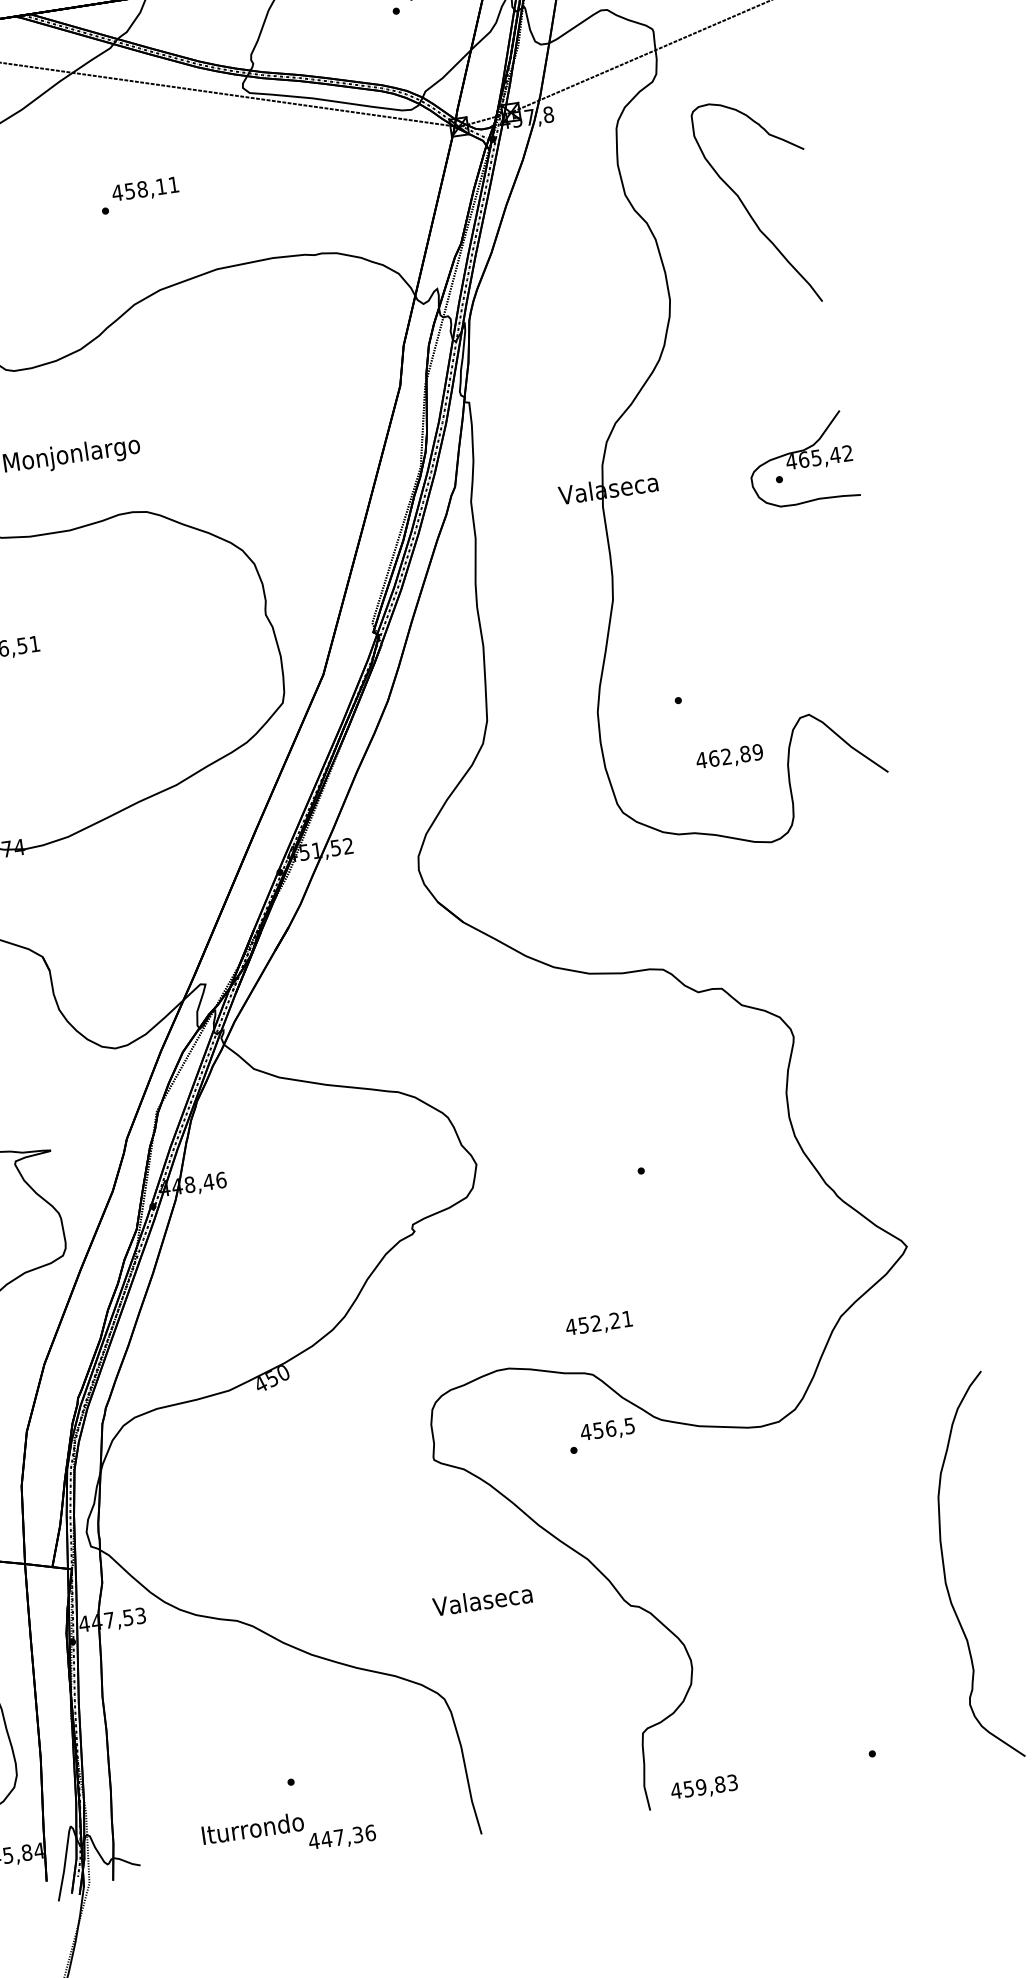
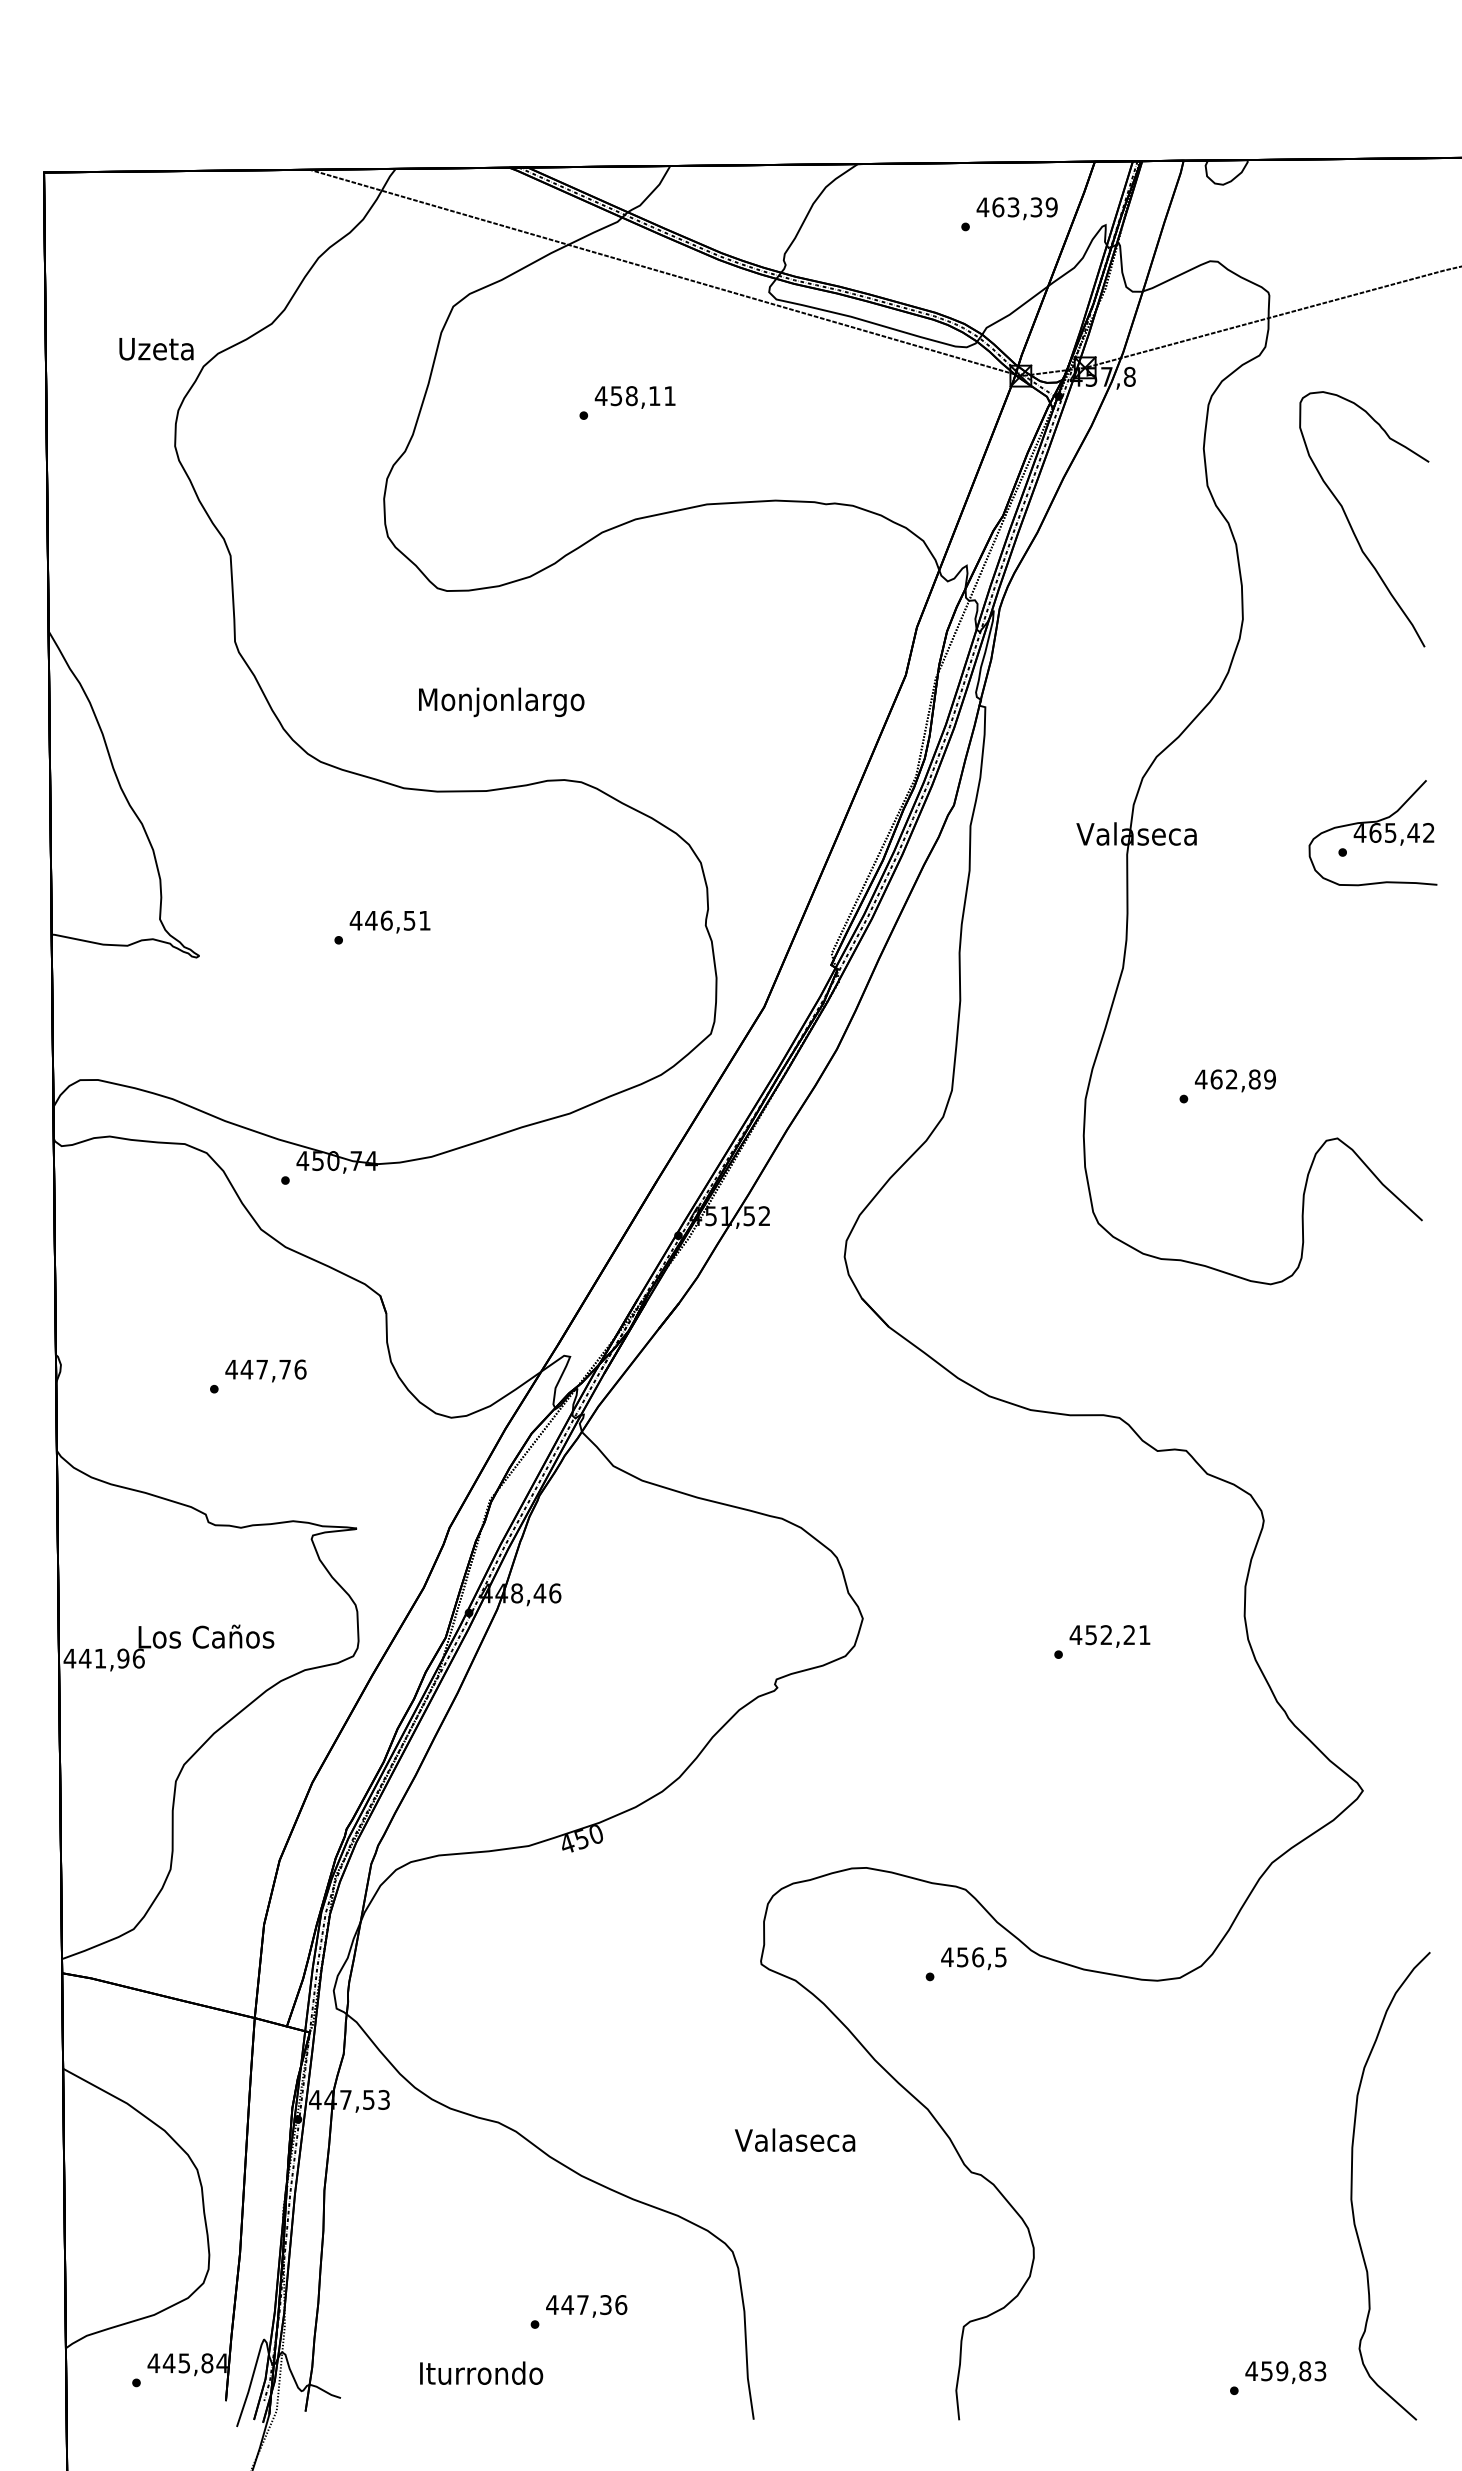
text: (729, 757) -> (1235, 1080), moved
text: (598, 1324) -> (1109, 1636), moved
text: (704, 1787) -> (1285, 2372), moved
text: (342, 1838) -> (586, 2306), moved

